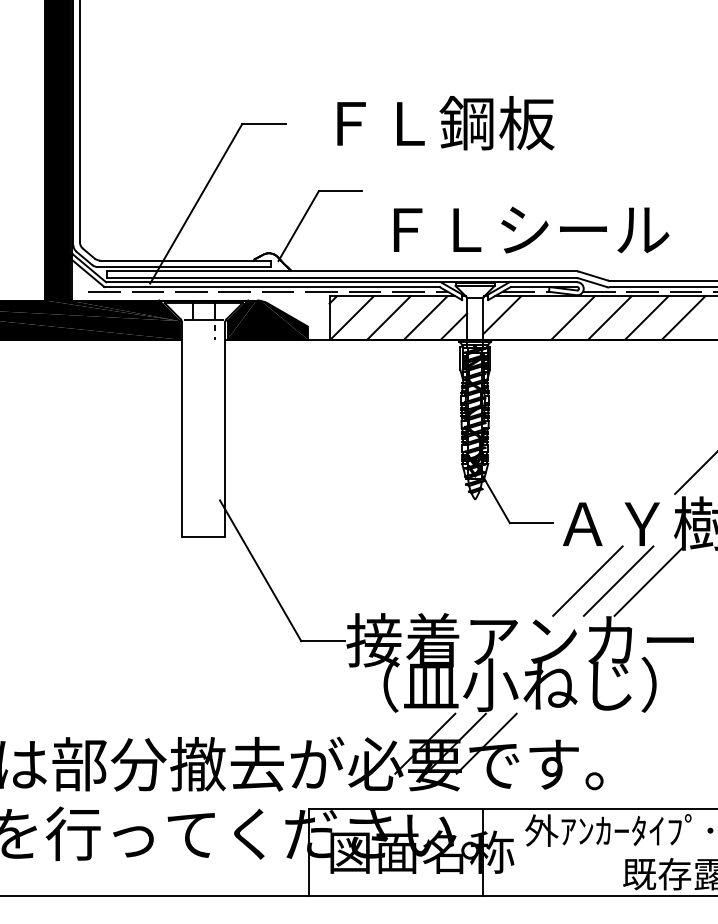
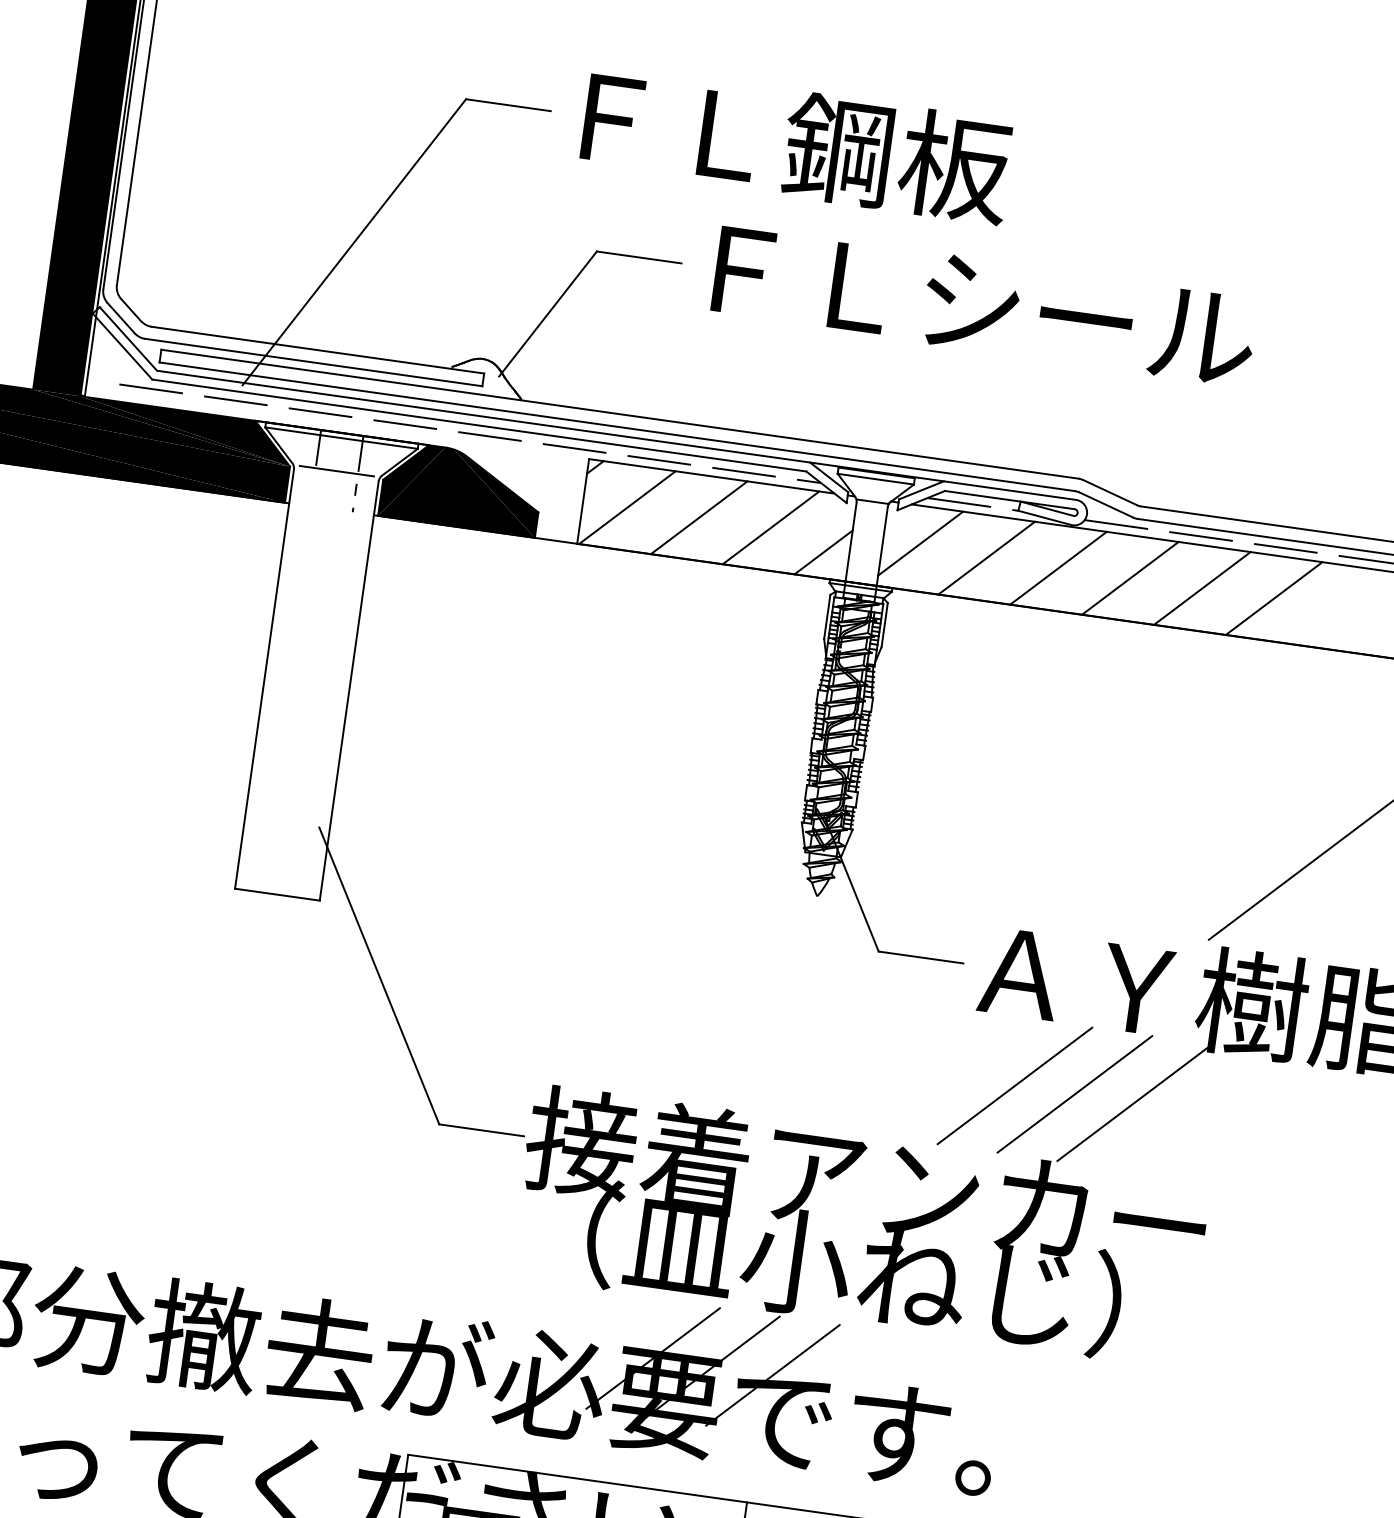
text: (445, 123) -> (796, 144), moved
text: (531, 229) -> (984, 304), moved
line: (536, 317) -> (986, 557), added

